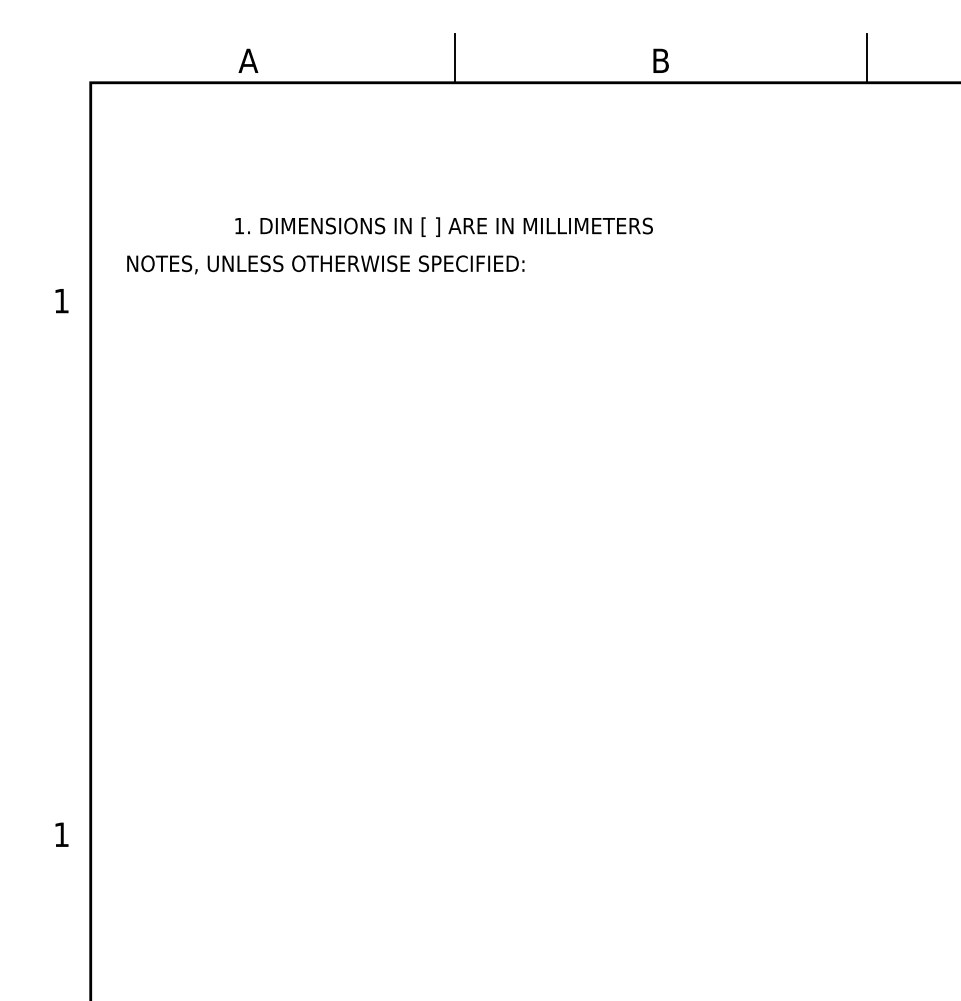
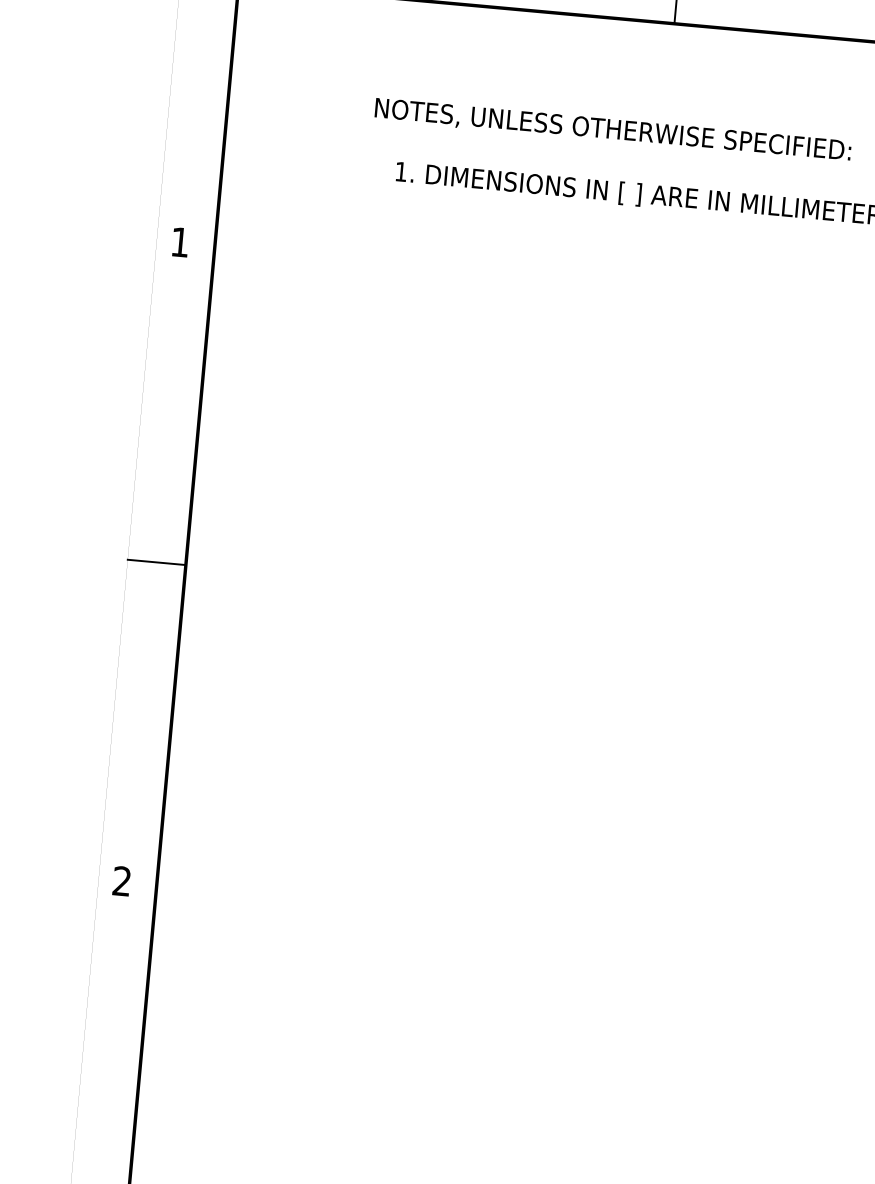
text: (325, 264) -> (612, 130), moved
line: (66, 567) -> (156, 561), added
text: (61, 834) -> (121, 881), 1 -> 2

